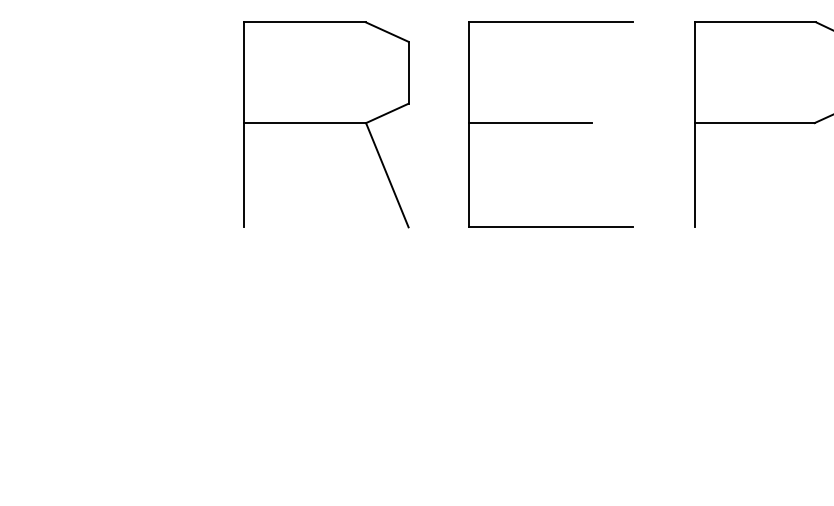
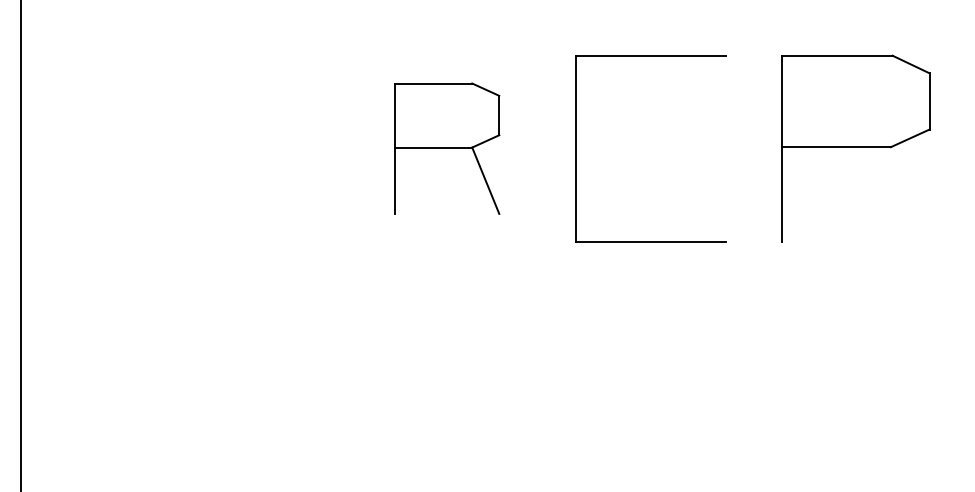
line: (530, 123) -> (632, 147), removed
part: (325, 124) -> (446, 148), size x0.7

